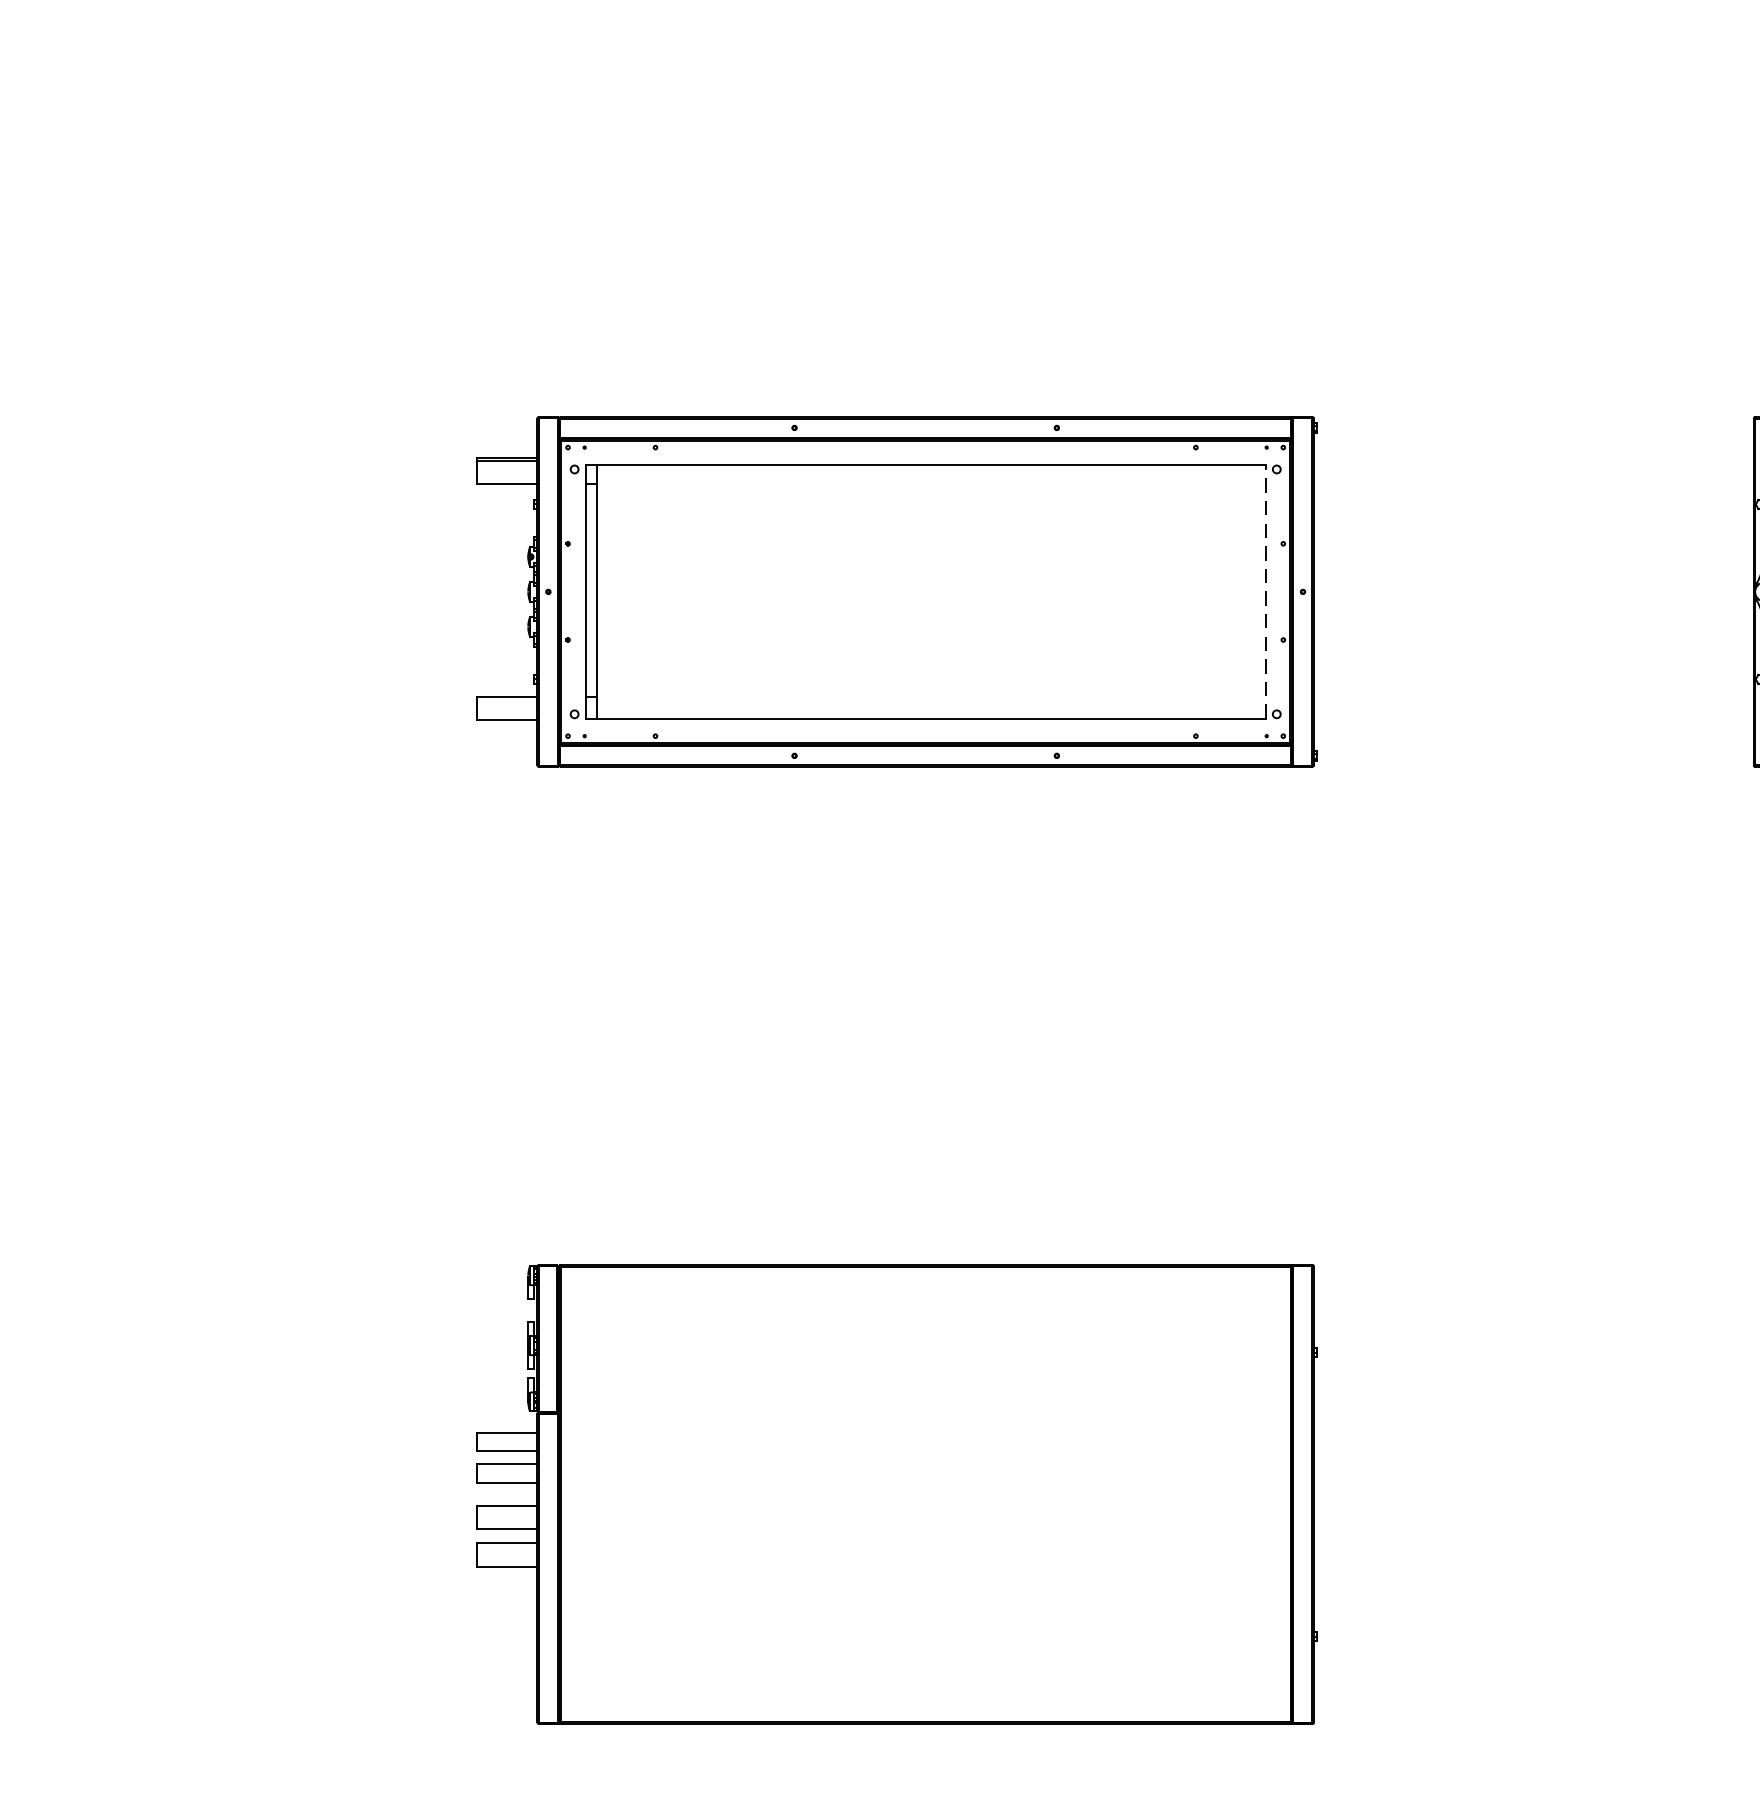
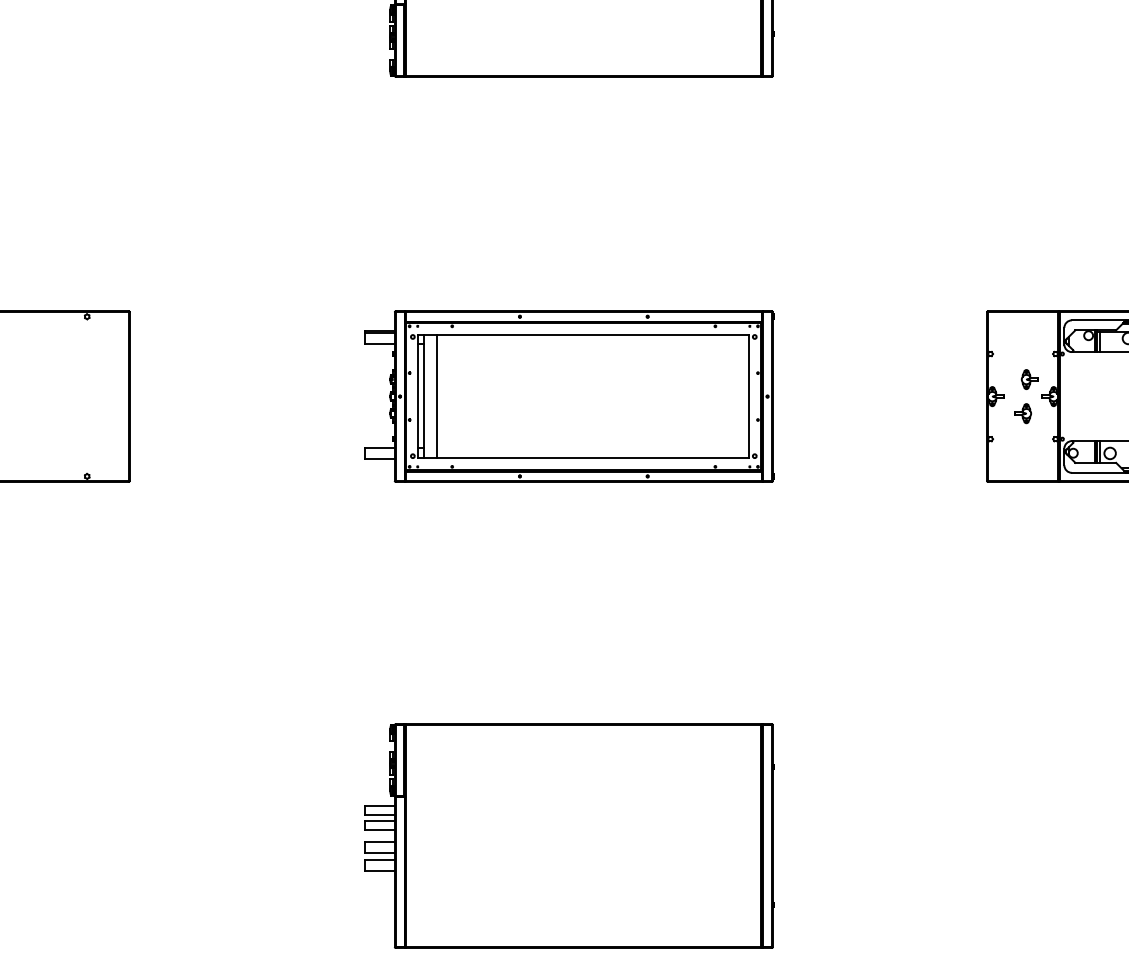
line: (623, 591) -> (436, 396), added
line: (1265, 591) -> (749, 396), dashed -> solid

